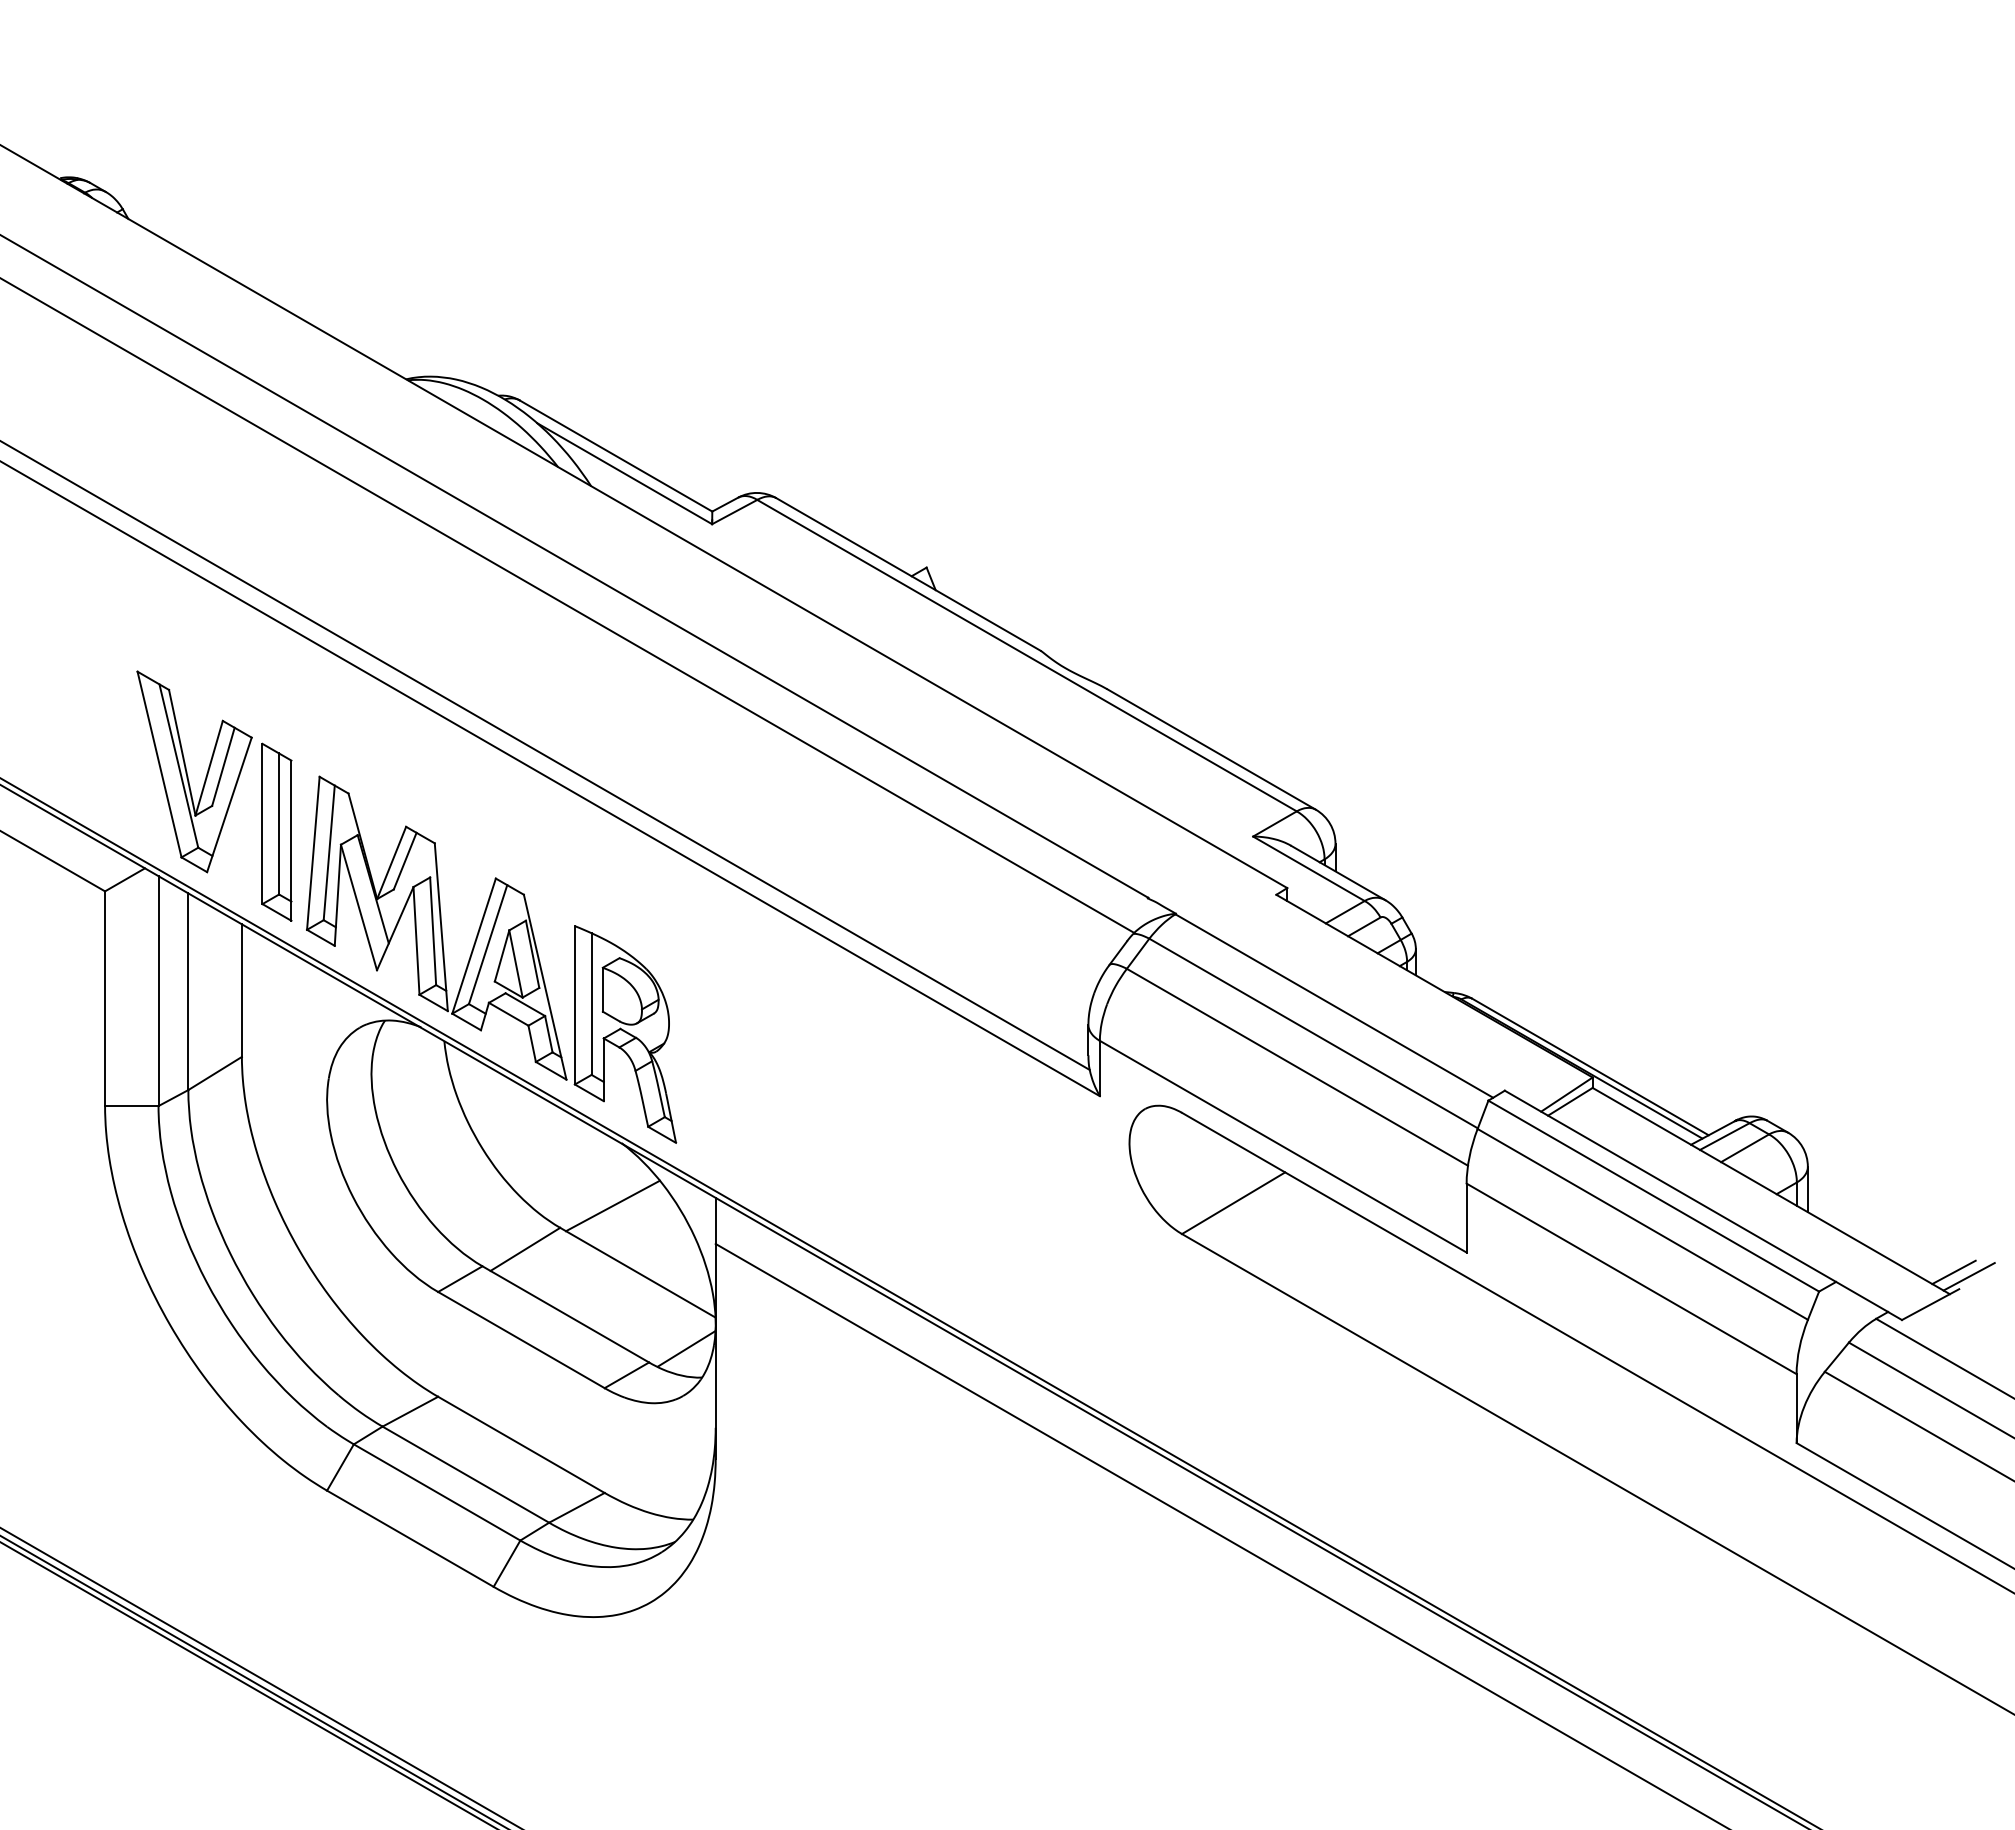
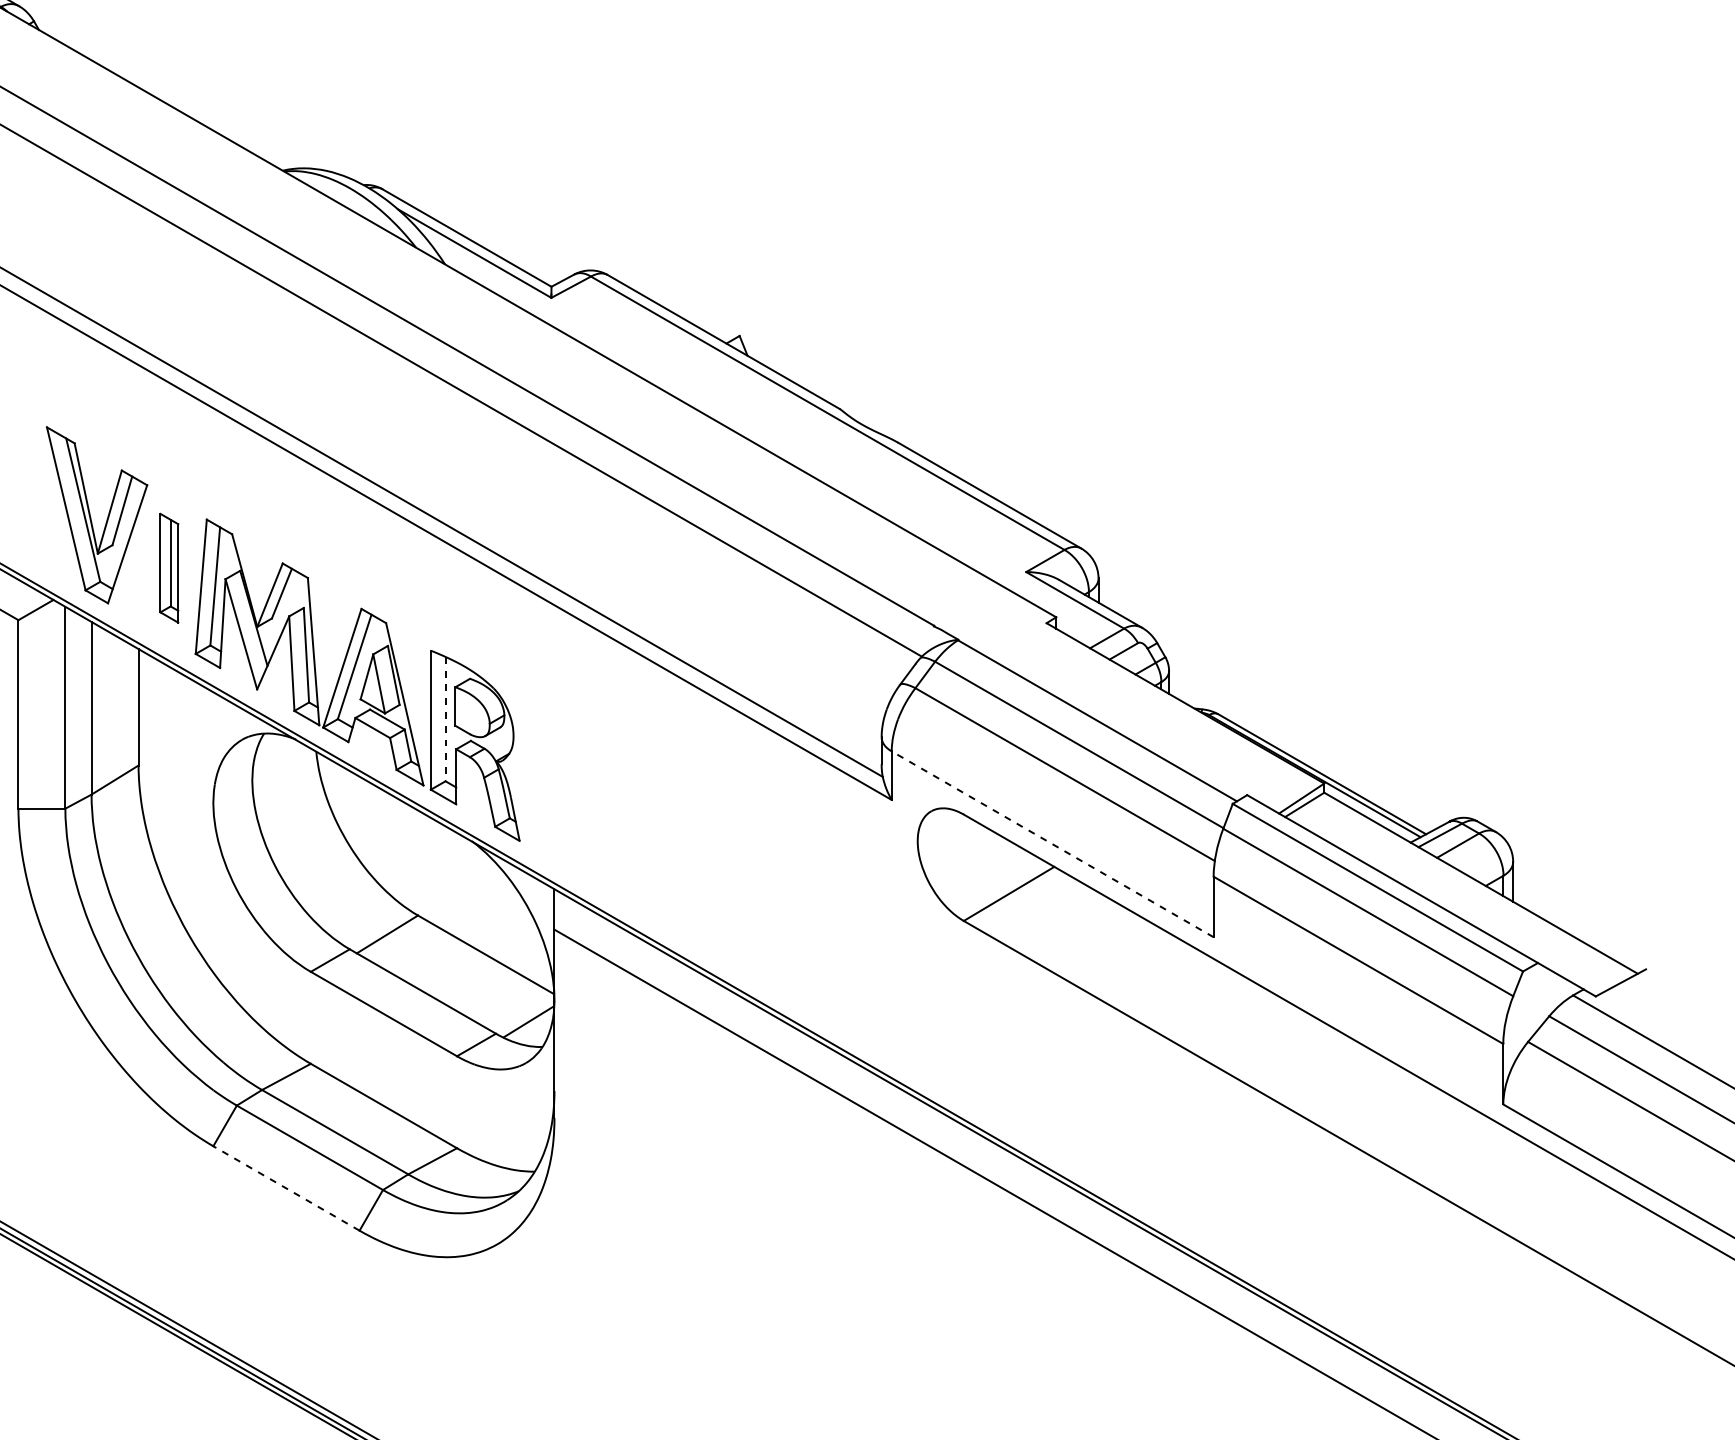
part: (276, 831) -> (168, 567), size x0.7
line: (591, 1004) -> (445, 719), solid -> dashed
line: (1283, 1146) -> (1052, 844), solid -> dashed
line: (612, 1205) -> (463, 895), removed
line: (1953, 1272) -> (1641, 954), removed
line: (1968, 1276) -> (1654, 958), removed
line: (409, 1538) -> (285, 1188), solid -> dashed

